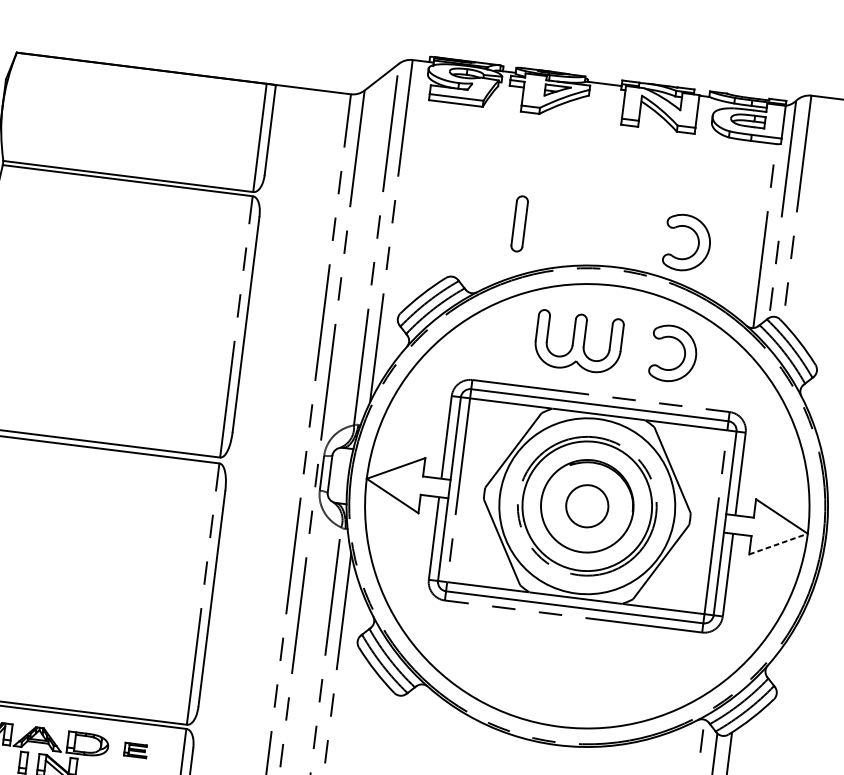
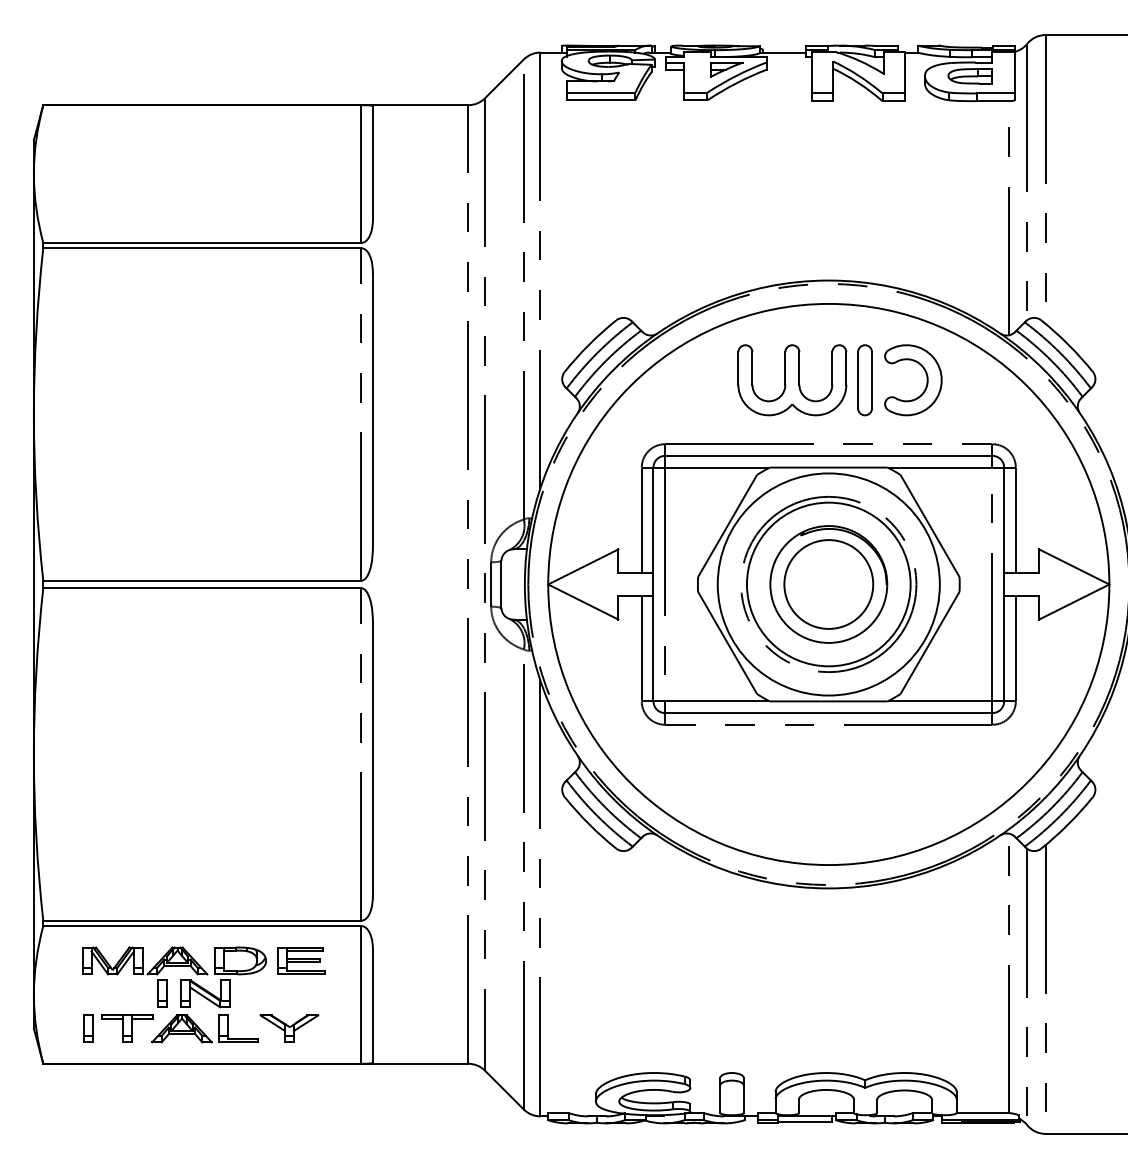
part: (519, 224) -> (864, 380), moved
part: (697, 244) -> (926, 239), removed
circle: (587, 506) -> (828, 584), size x1.67
line: (778, 543) -> (1074, 601), dashed -> solid
part: (136, 750) -> (301, 960), size x1.67

